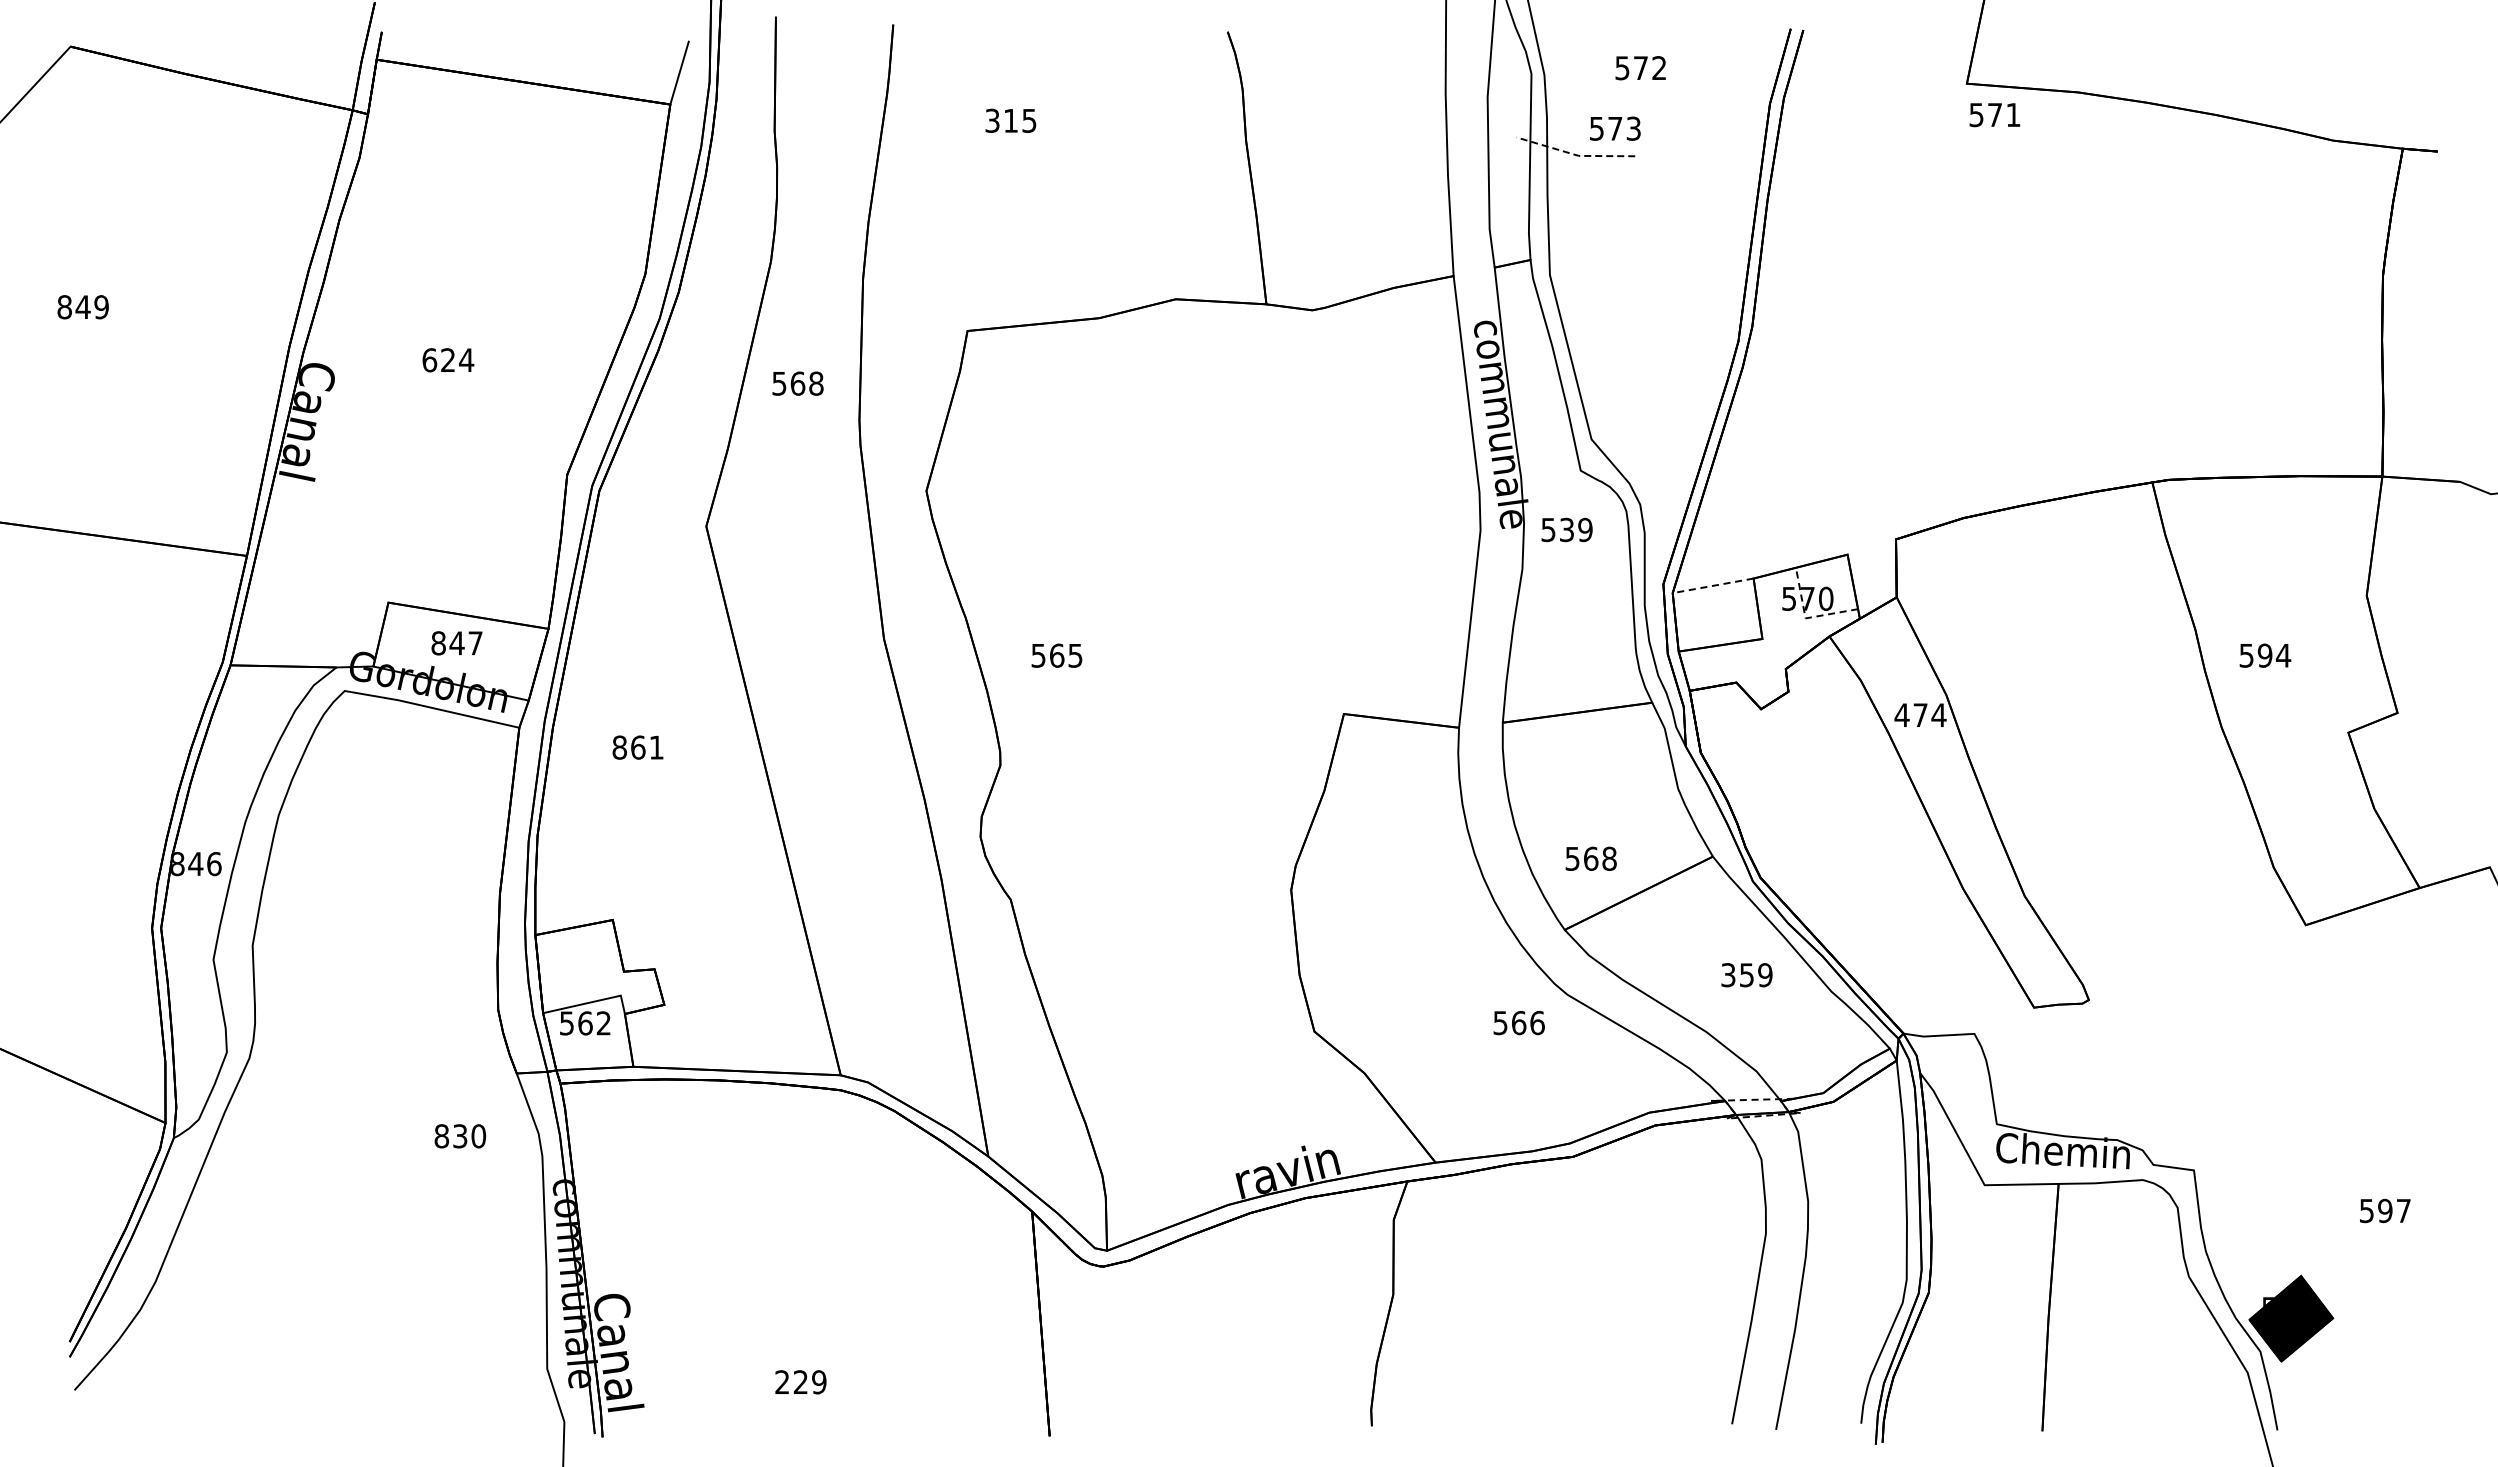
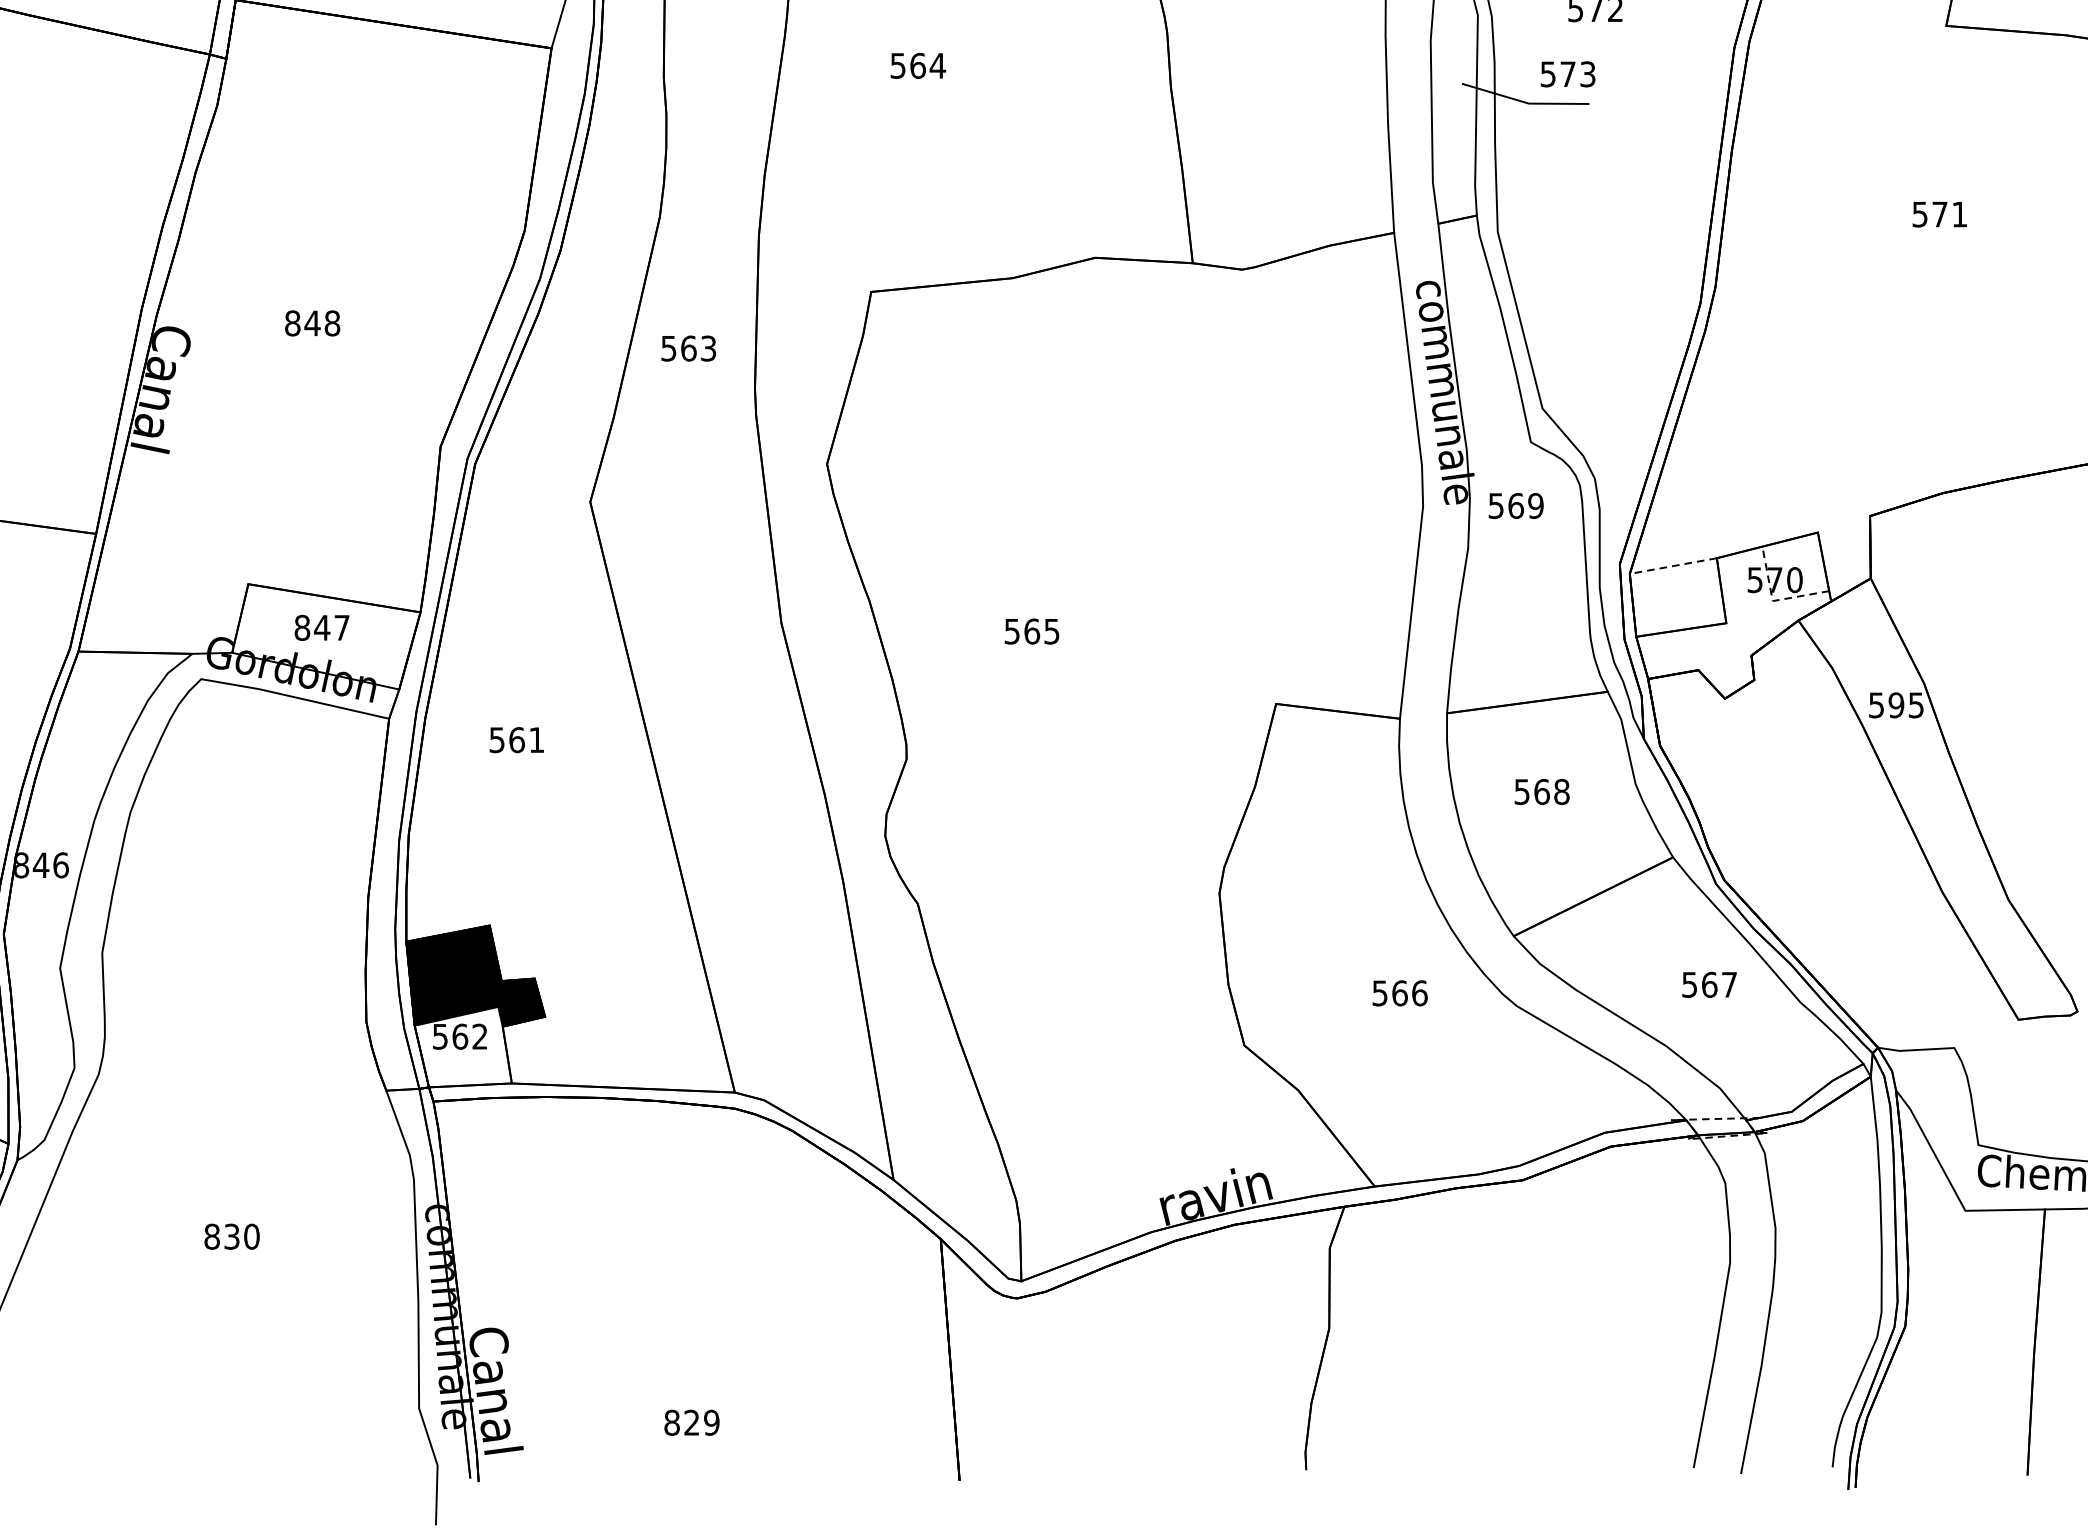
text: (1994, 115) -> (1939, 215), moved
text: (1011, 120) -> (918, 65), 315 -> 564
line: (1575, 154) -> (1525, 102), dashed -> solid
text: (448, 360) -> (312, 323), 624 -> 848
text: (816, 383) -> (708, 348), 568 -> 563
text: (1566, 529) -> (1515, 505), 539 -> 569
text: (1056, 655) -> (1031, 631), moved
text: (1920, 715) -> (1896, 705), 474 -> 595
text: (619, 747) -> (496, 739), 861 -> 561
text: (1590, 858) -> (1541, 791), moved
fill: (599, 967) -> (475, 976), added
text: (1747, 975) -> (1710, 985), 359 -> 567
text: (1518, 1023) -> (1399, 993), moved
text: (460, 1136) -> (232, 1236), moved
text: (782, 1382) -> (672, 1423), 229 -> 829

